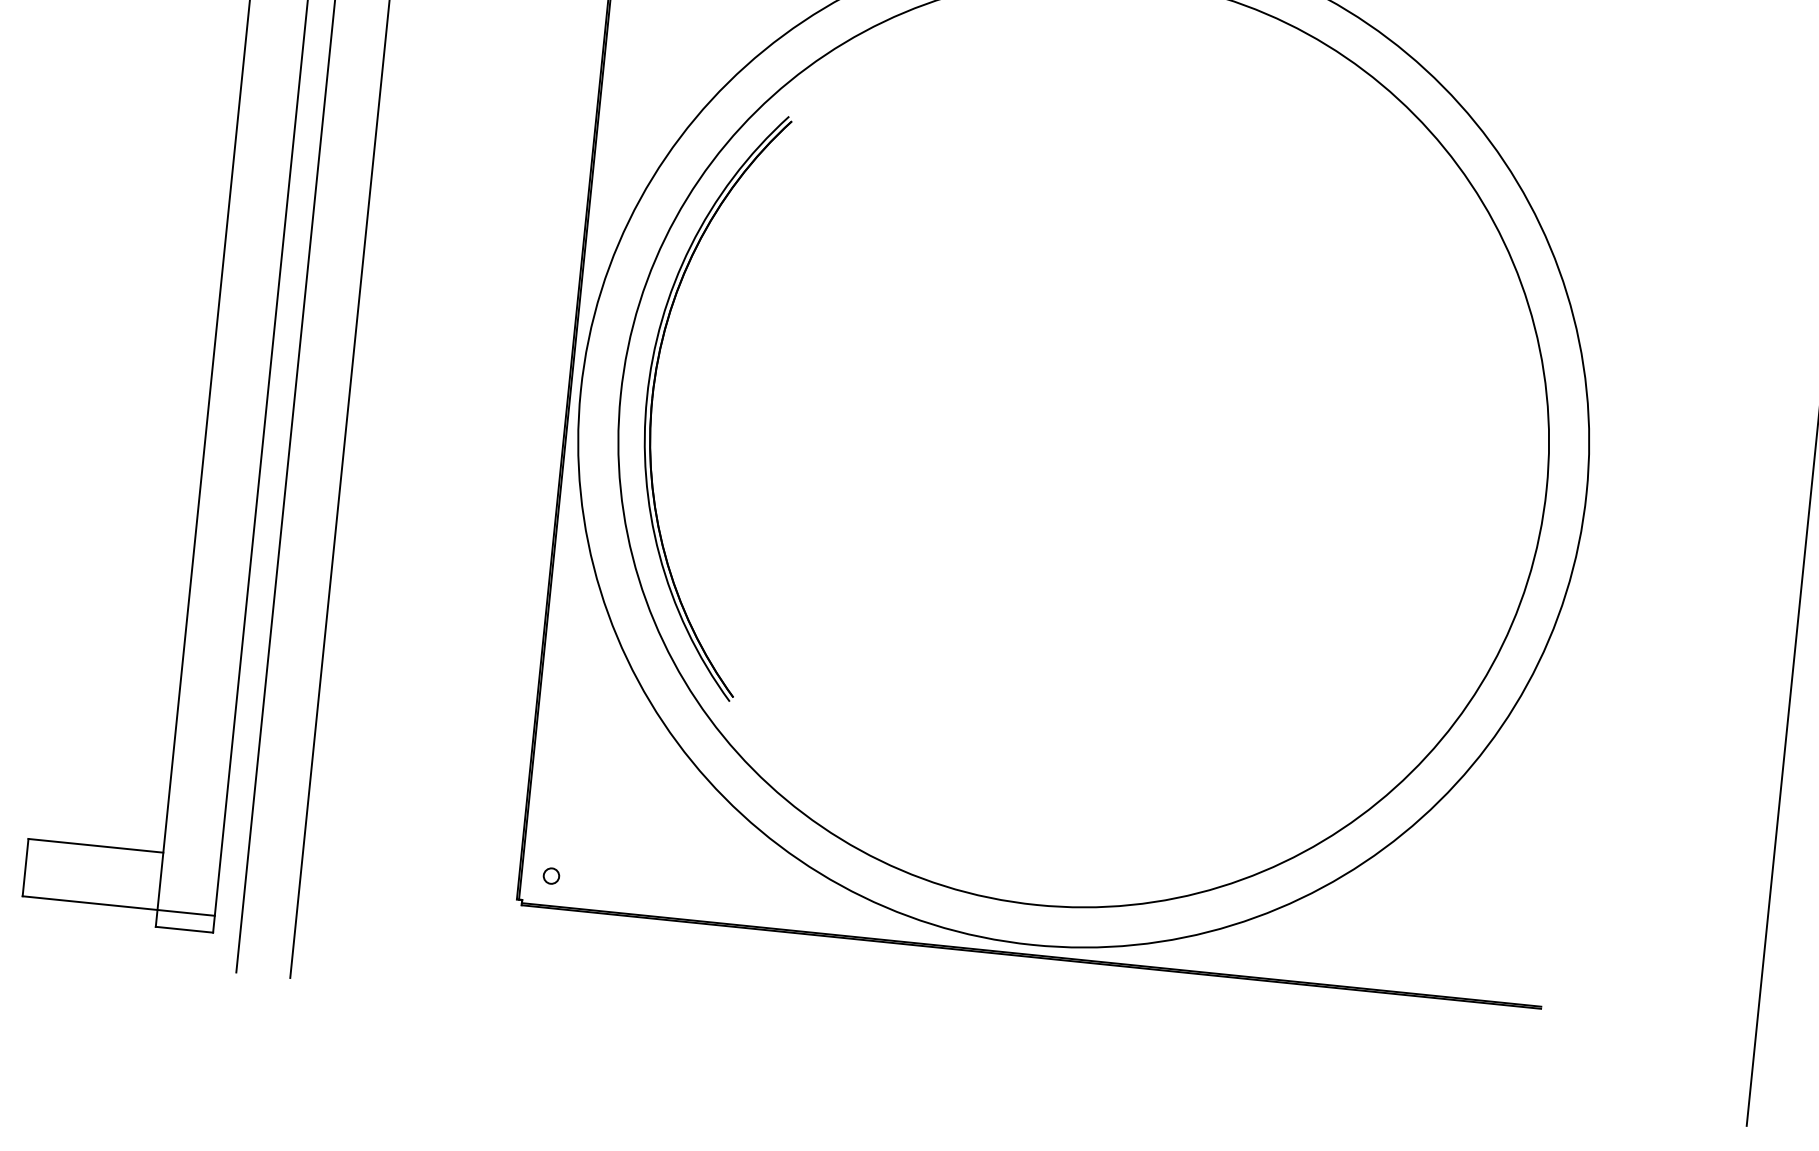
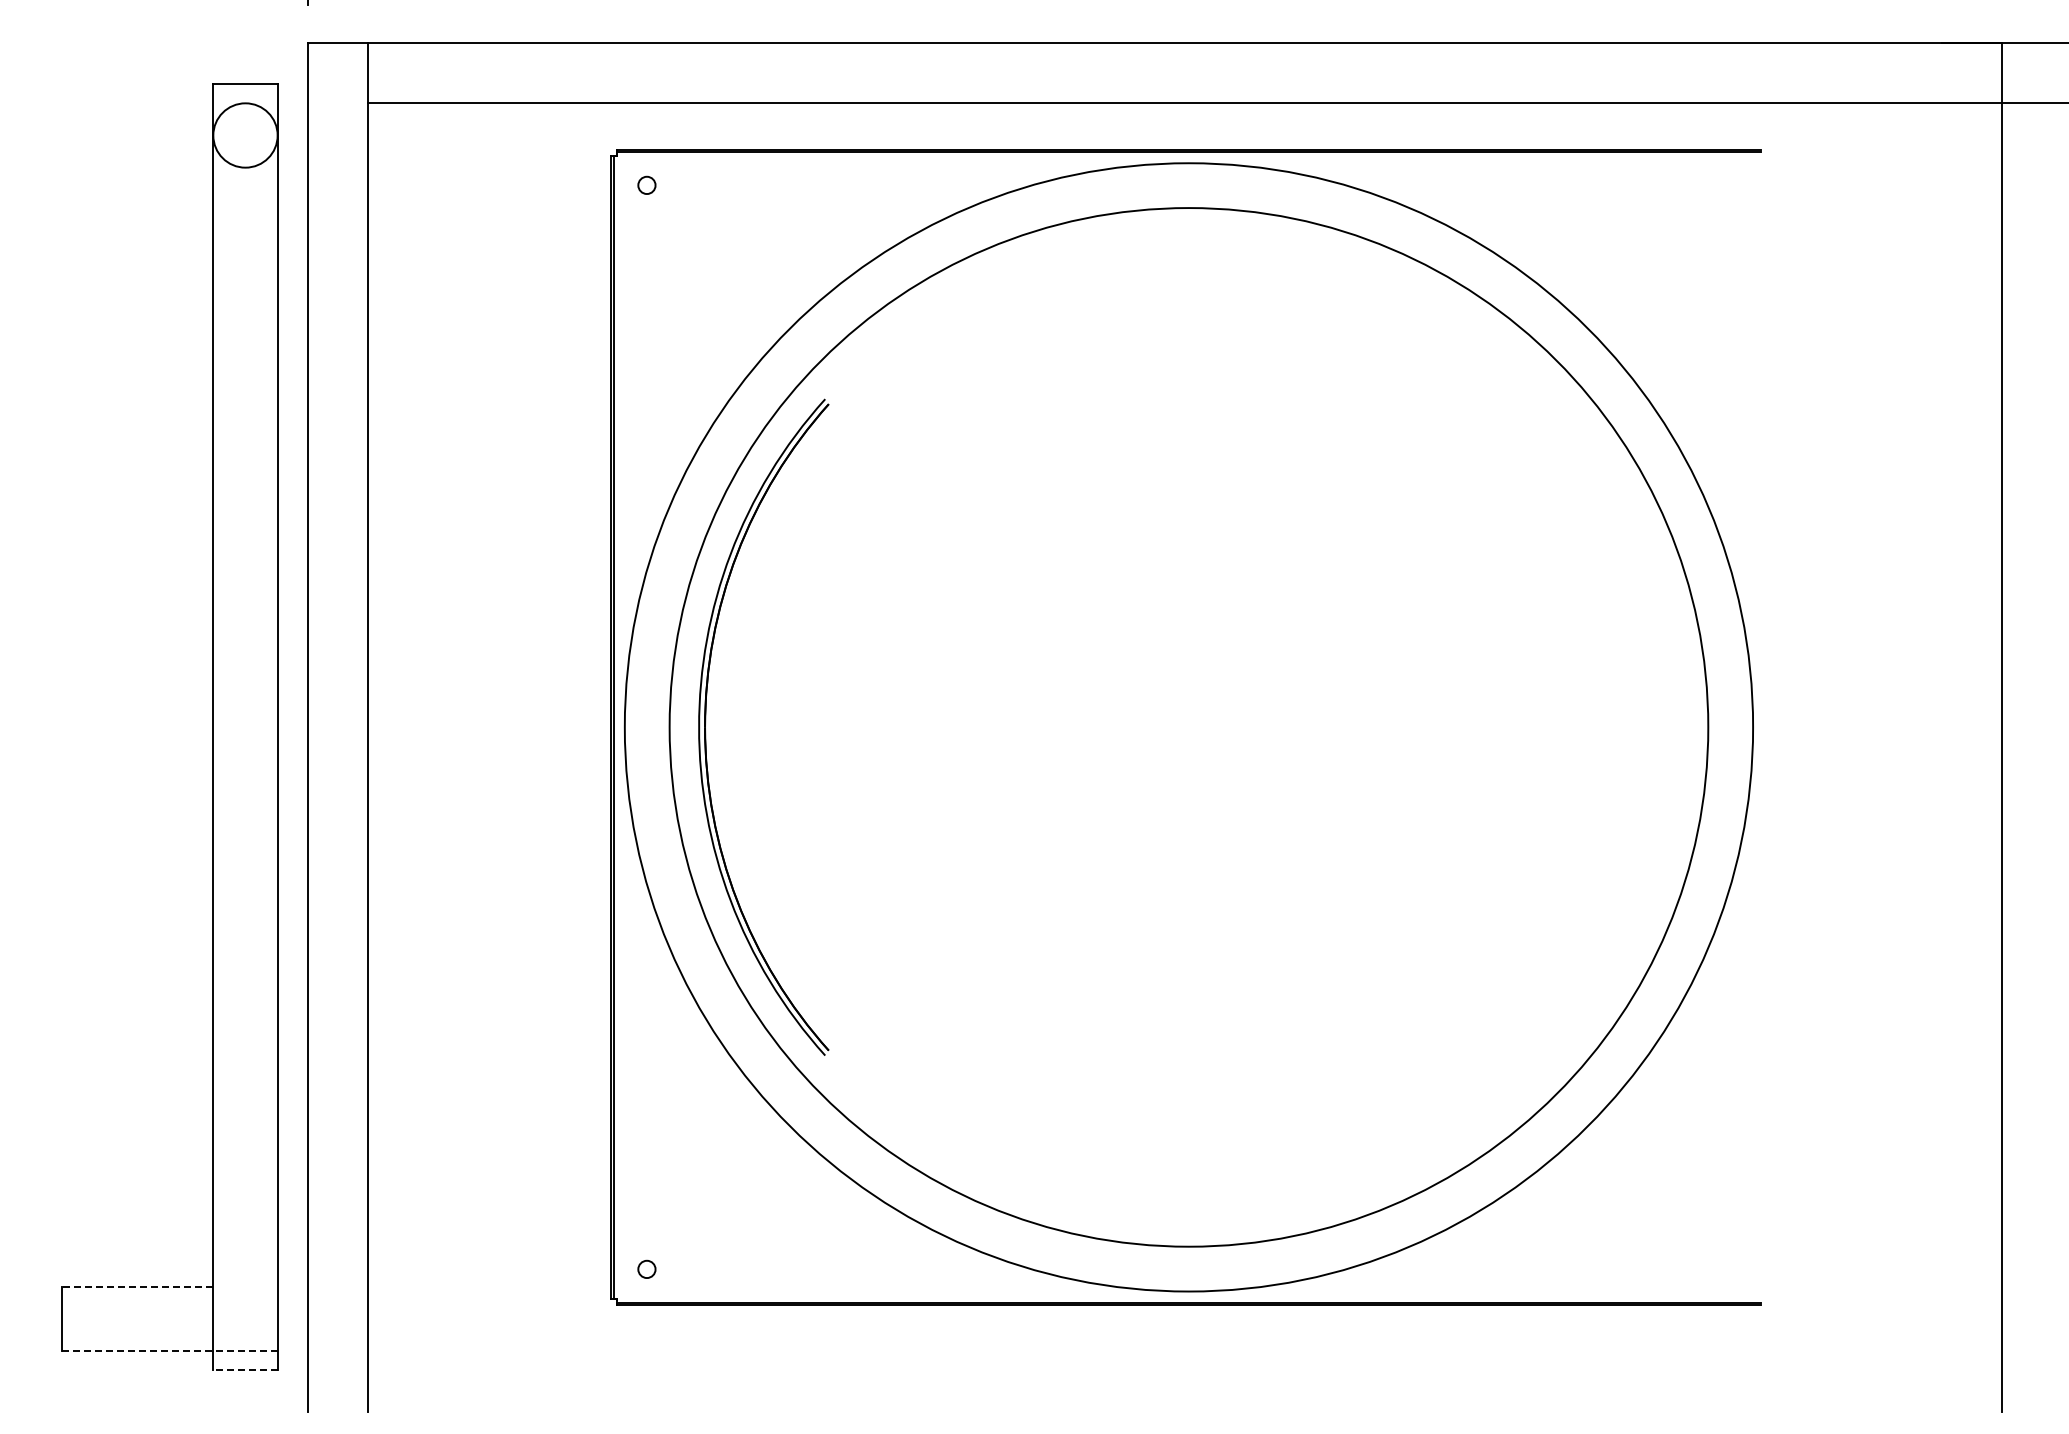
line: (95, 846) -> (137, 1287), solid -> dashed
line: (118, 906) -> (169, 1351), solid -> dashed
line: (183, 929) -> (244, 1370), solid -> dashed

